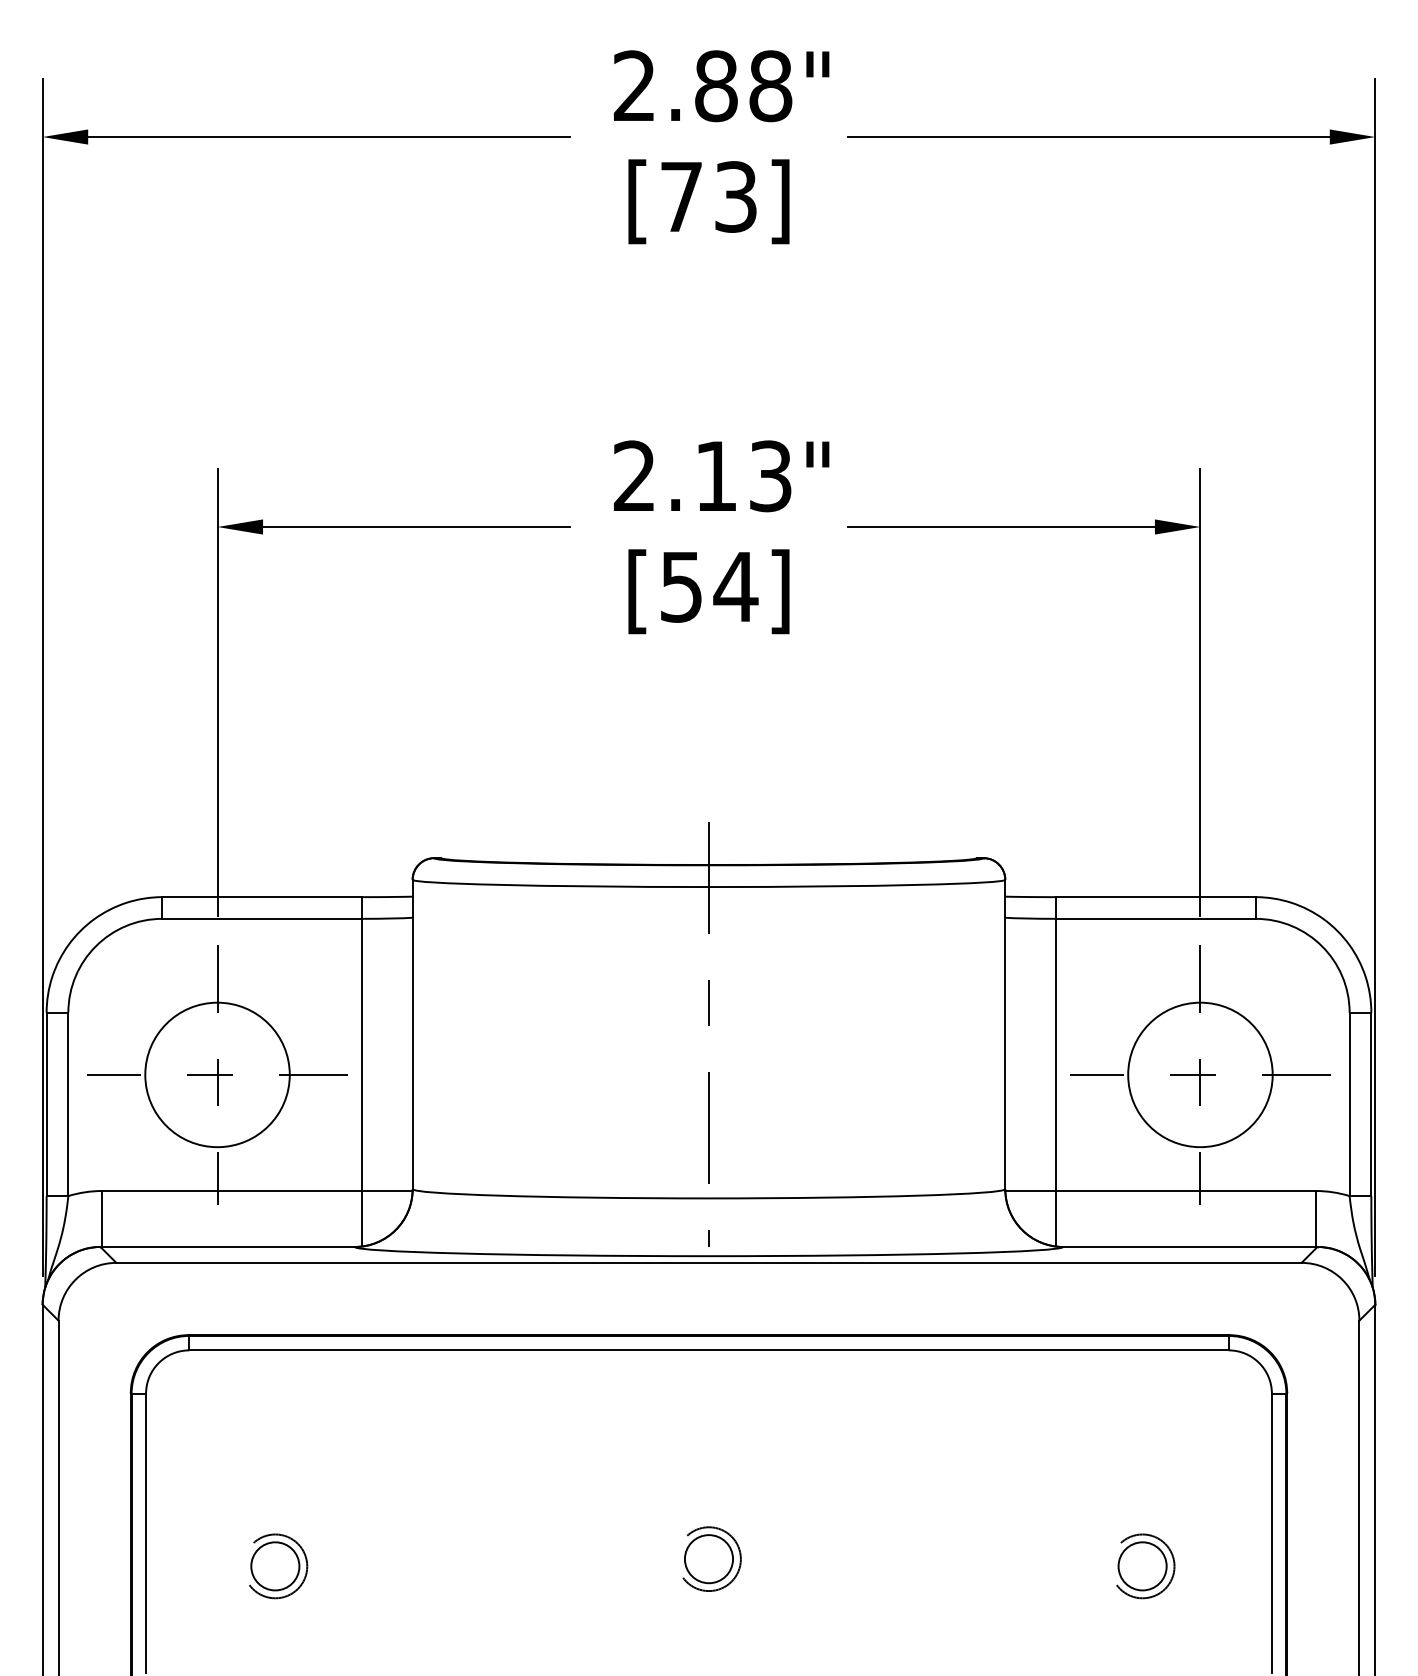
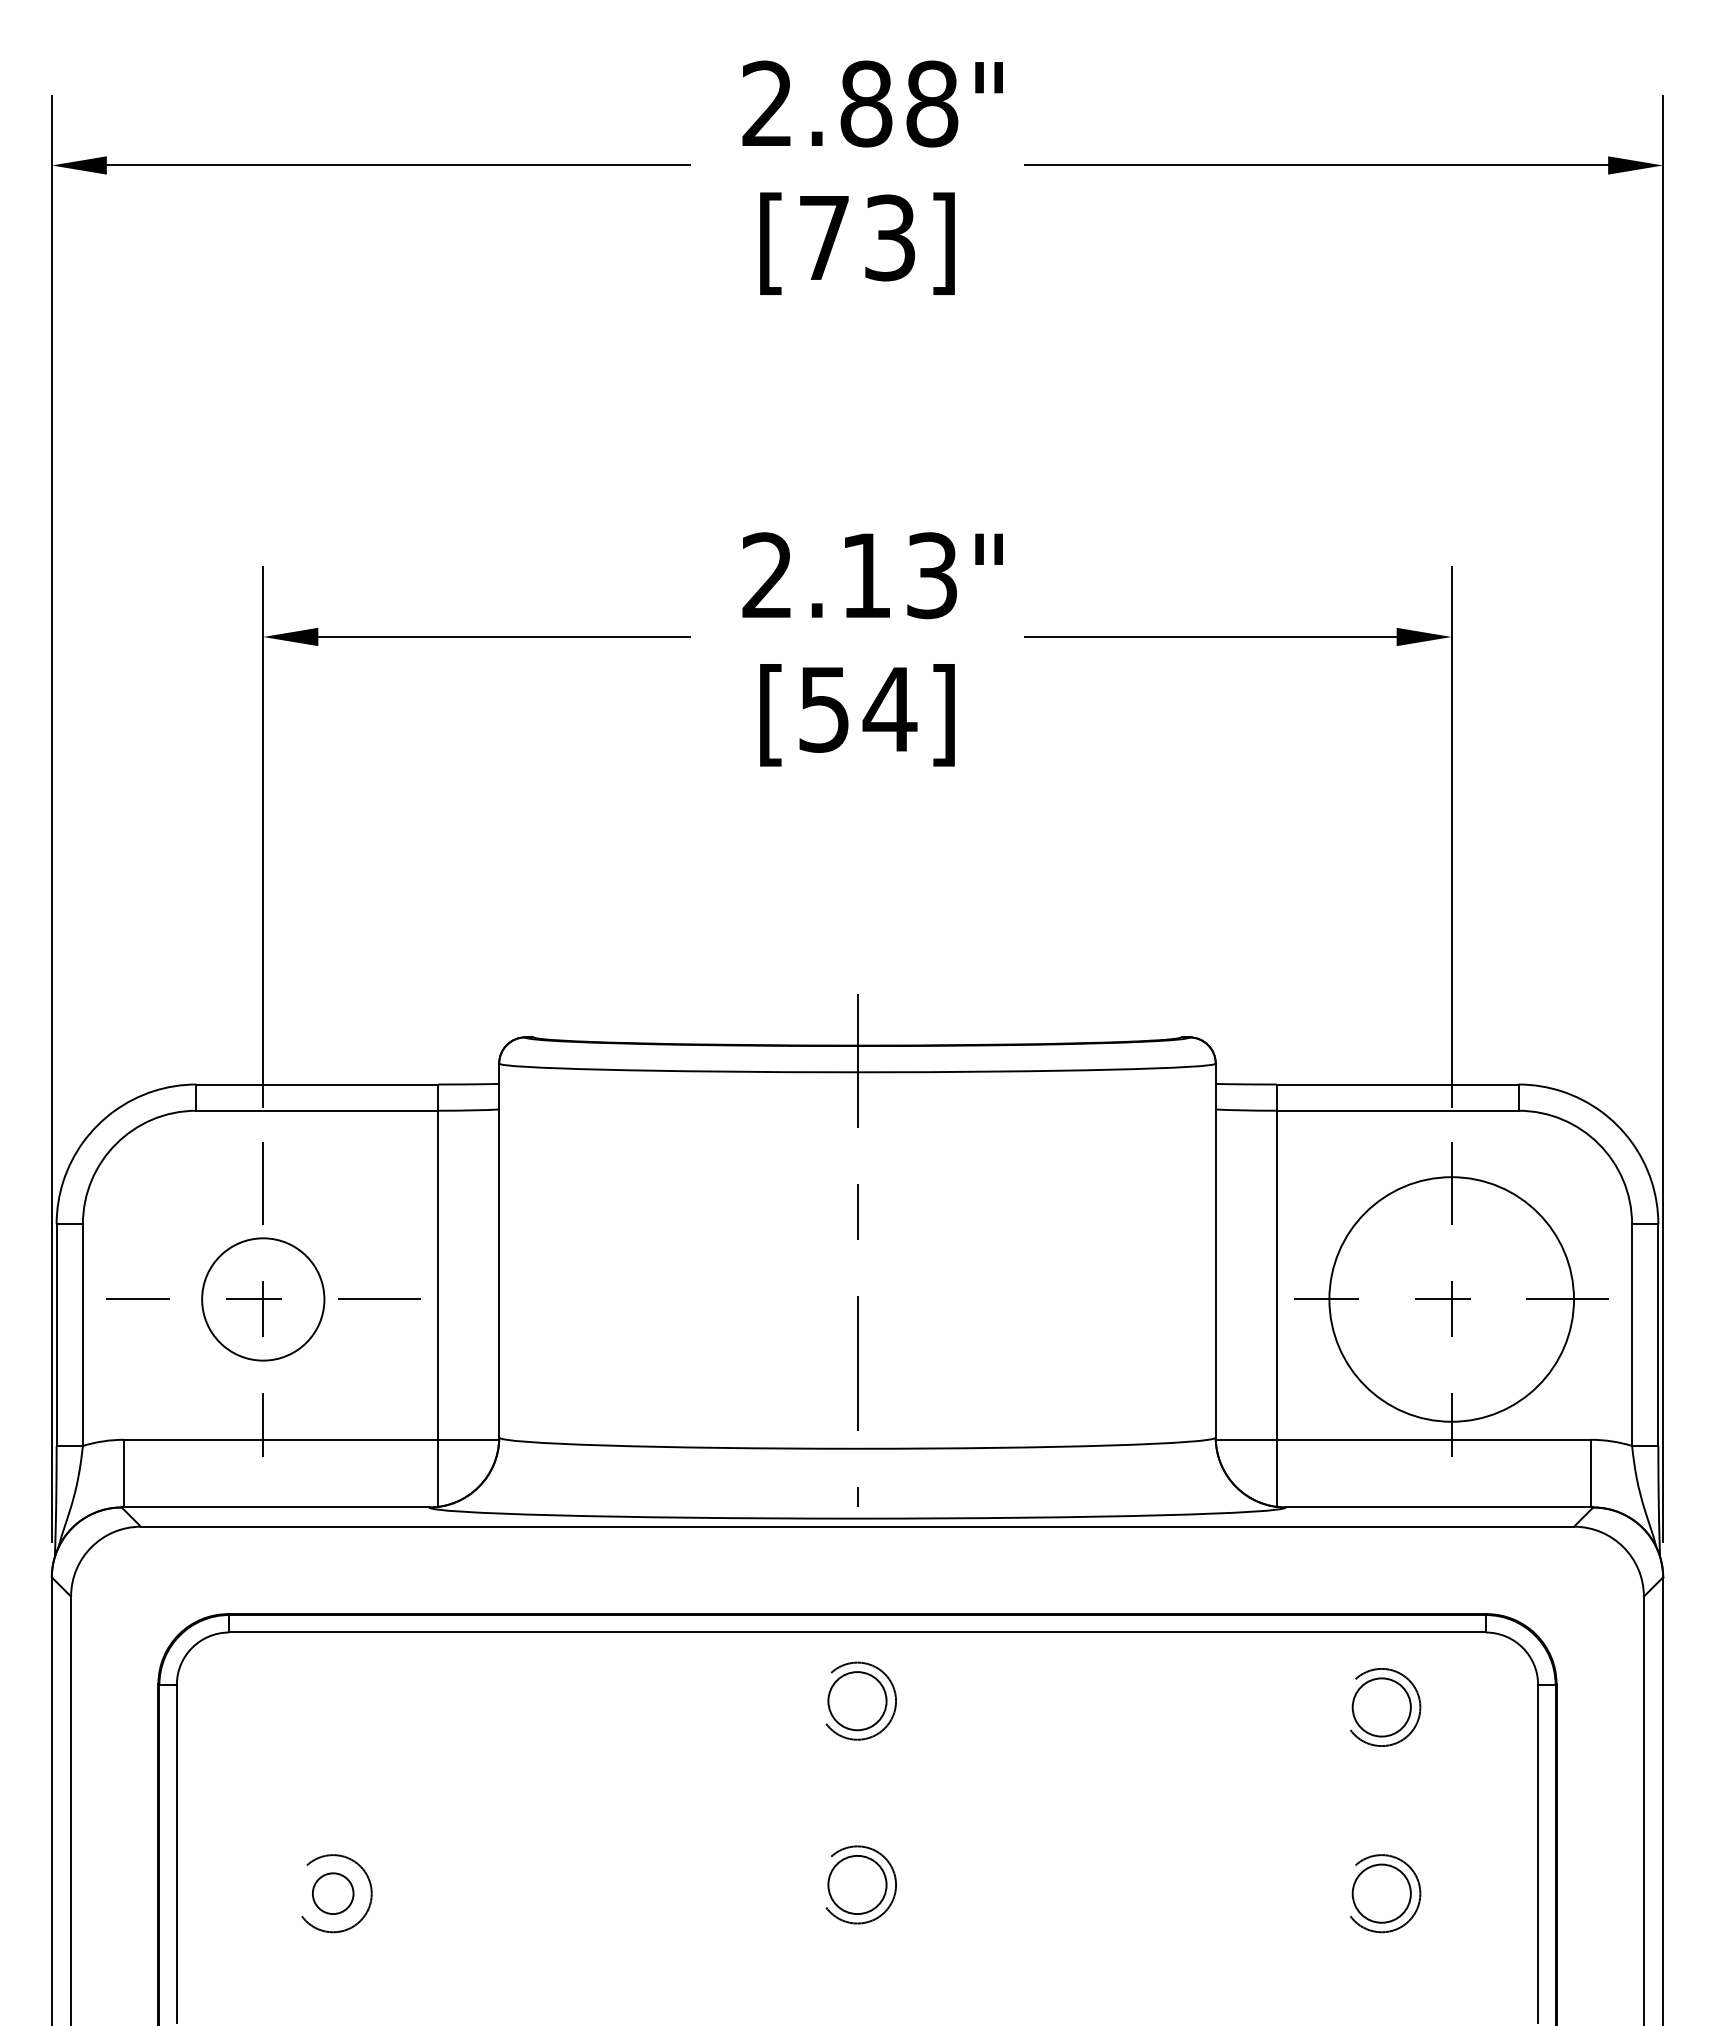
circle: (217, 1074) -> (263, 1298), size x0.7
circle: (1200, 1074) -> (1451, 1298), size x1.4
part: (711, 1406) -> (860, 1700), added
part: (1145, 1412) -> (1385, 1707), added
circle: (275, 1566) -> (333, 1893), size x0.7

